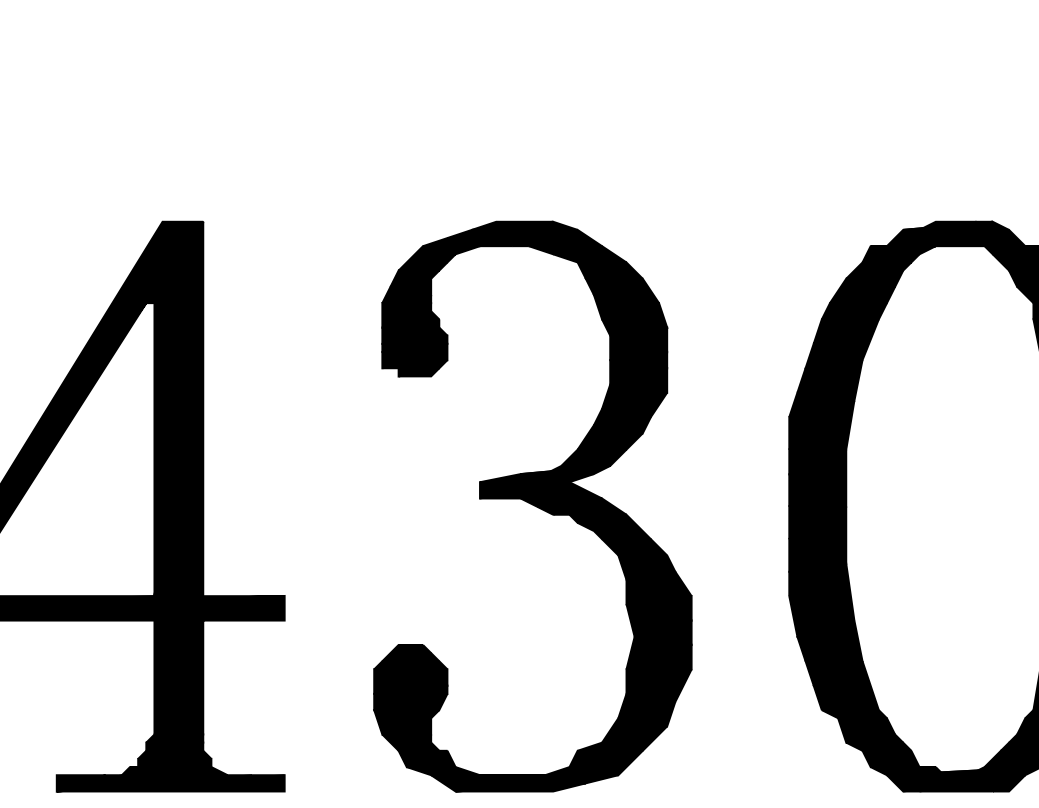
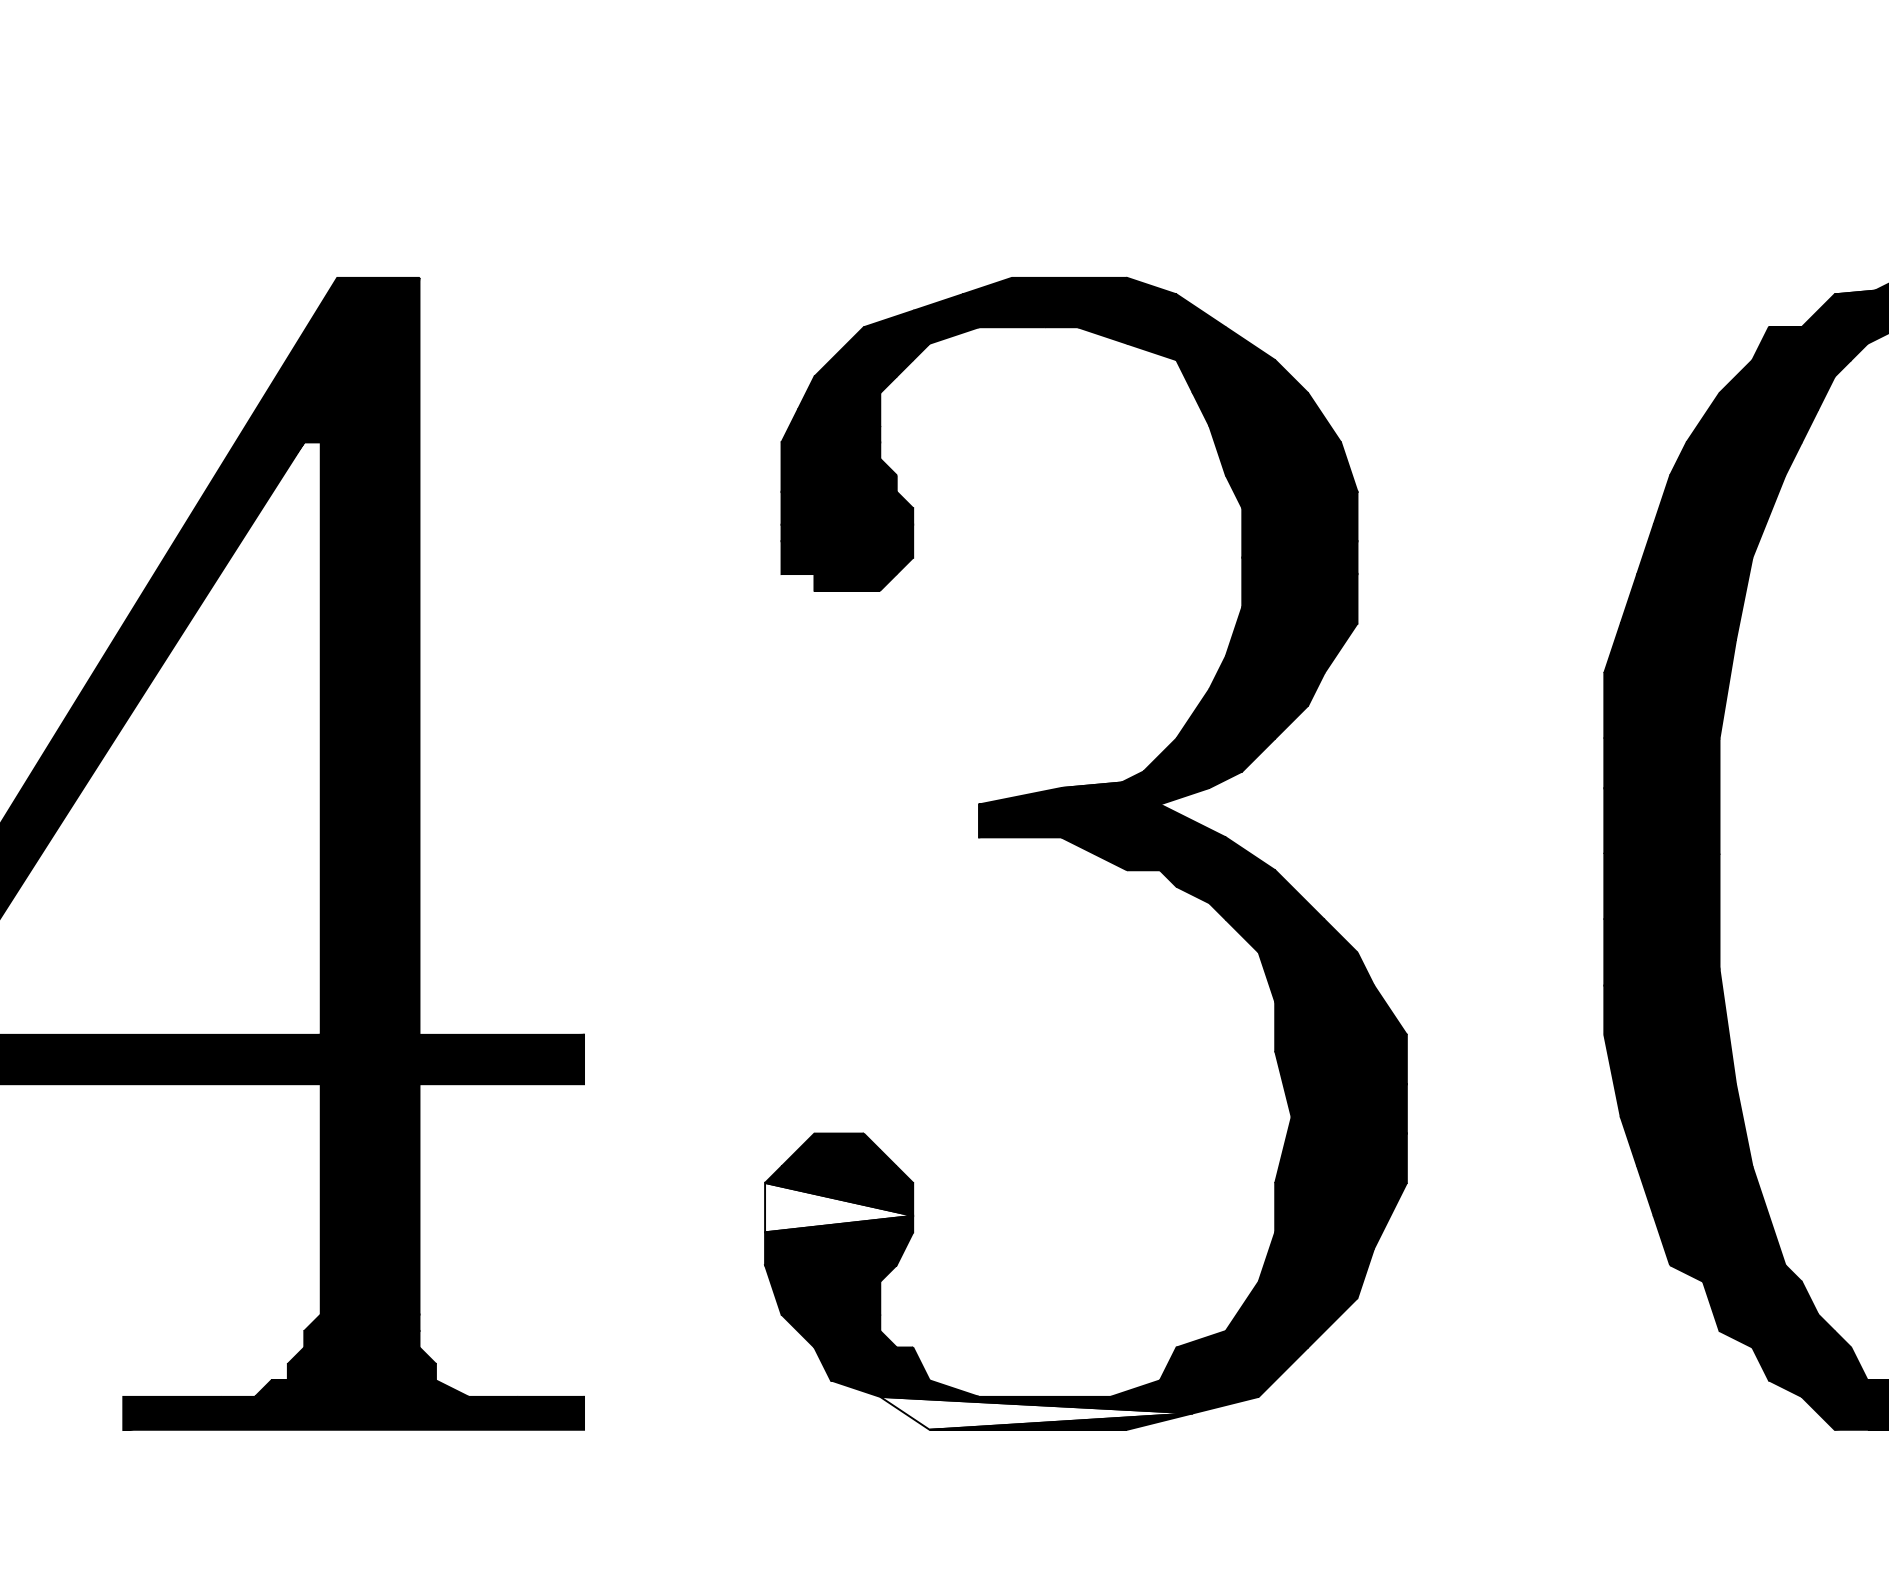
fill: (410, 681) -> (838, 1207), removed
fill: (508, 783) -> (1036, 1413), removed

